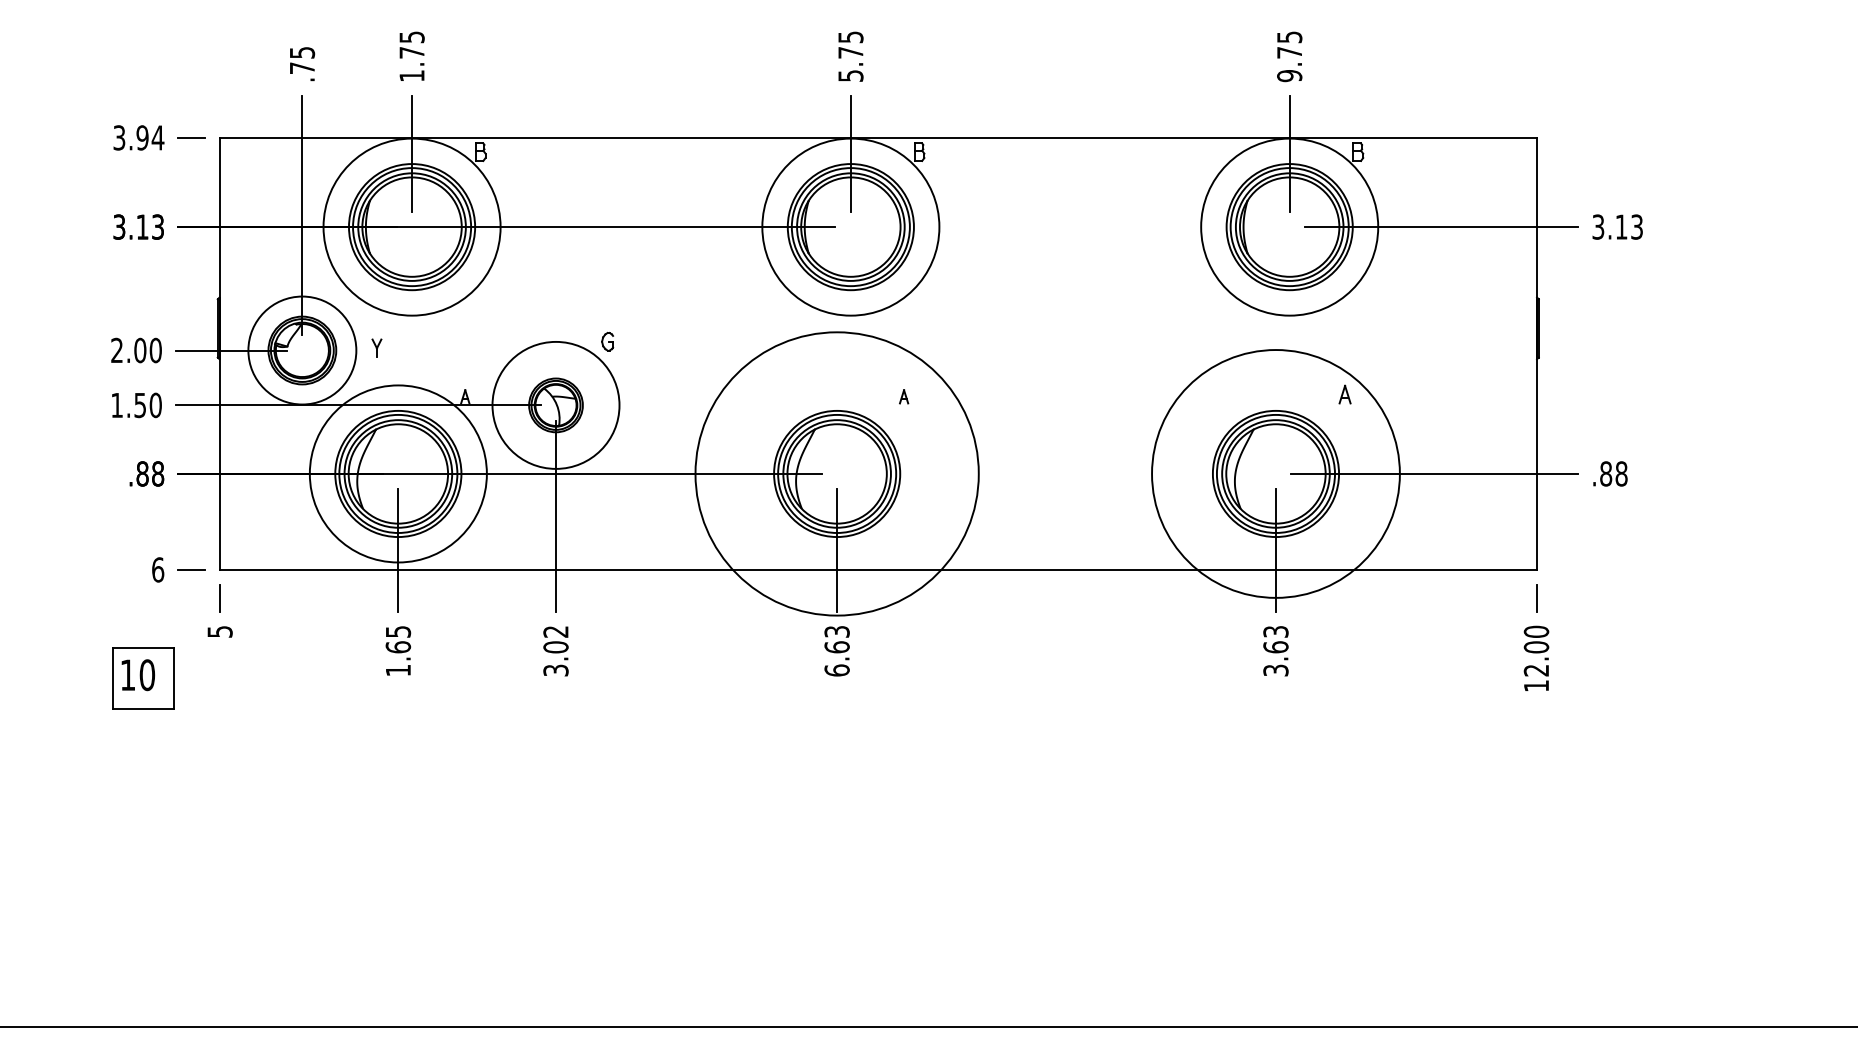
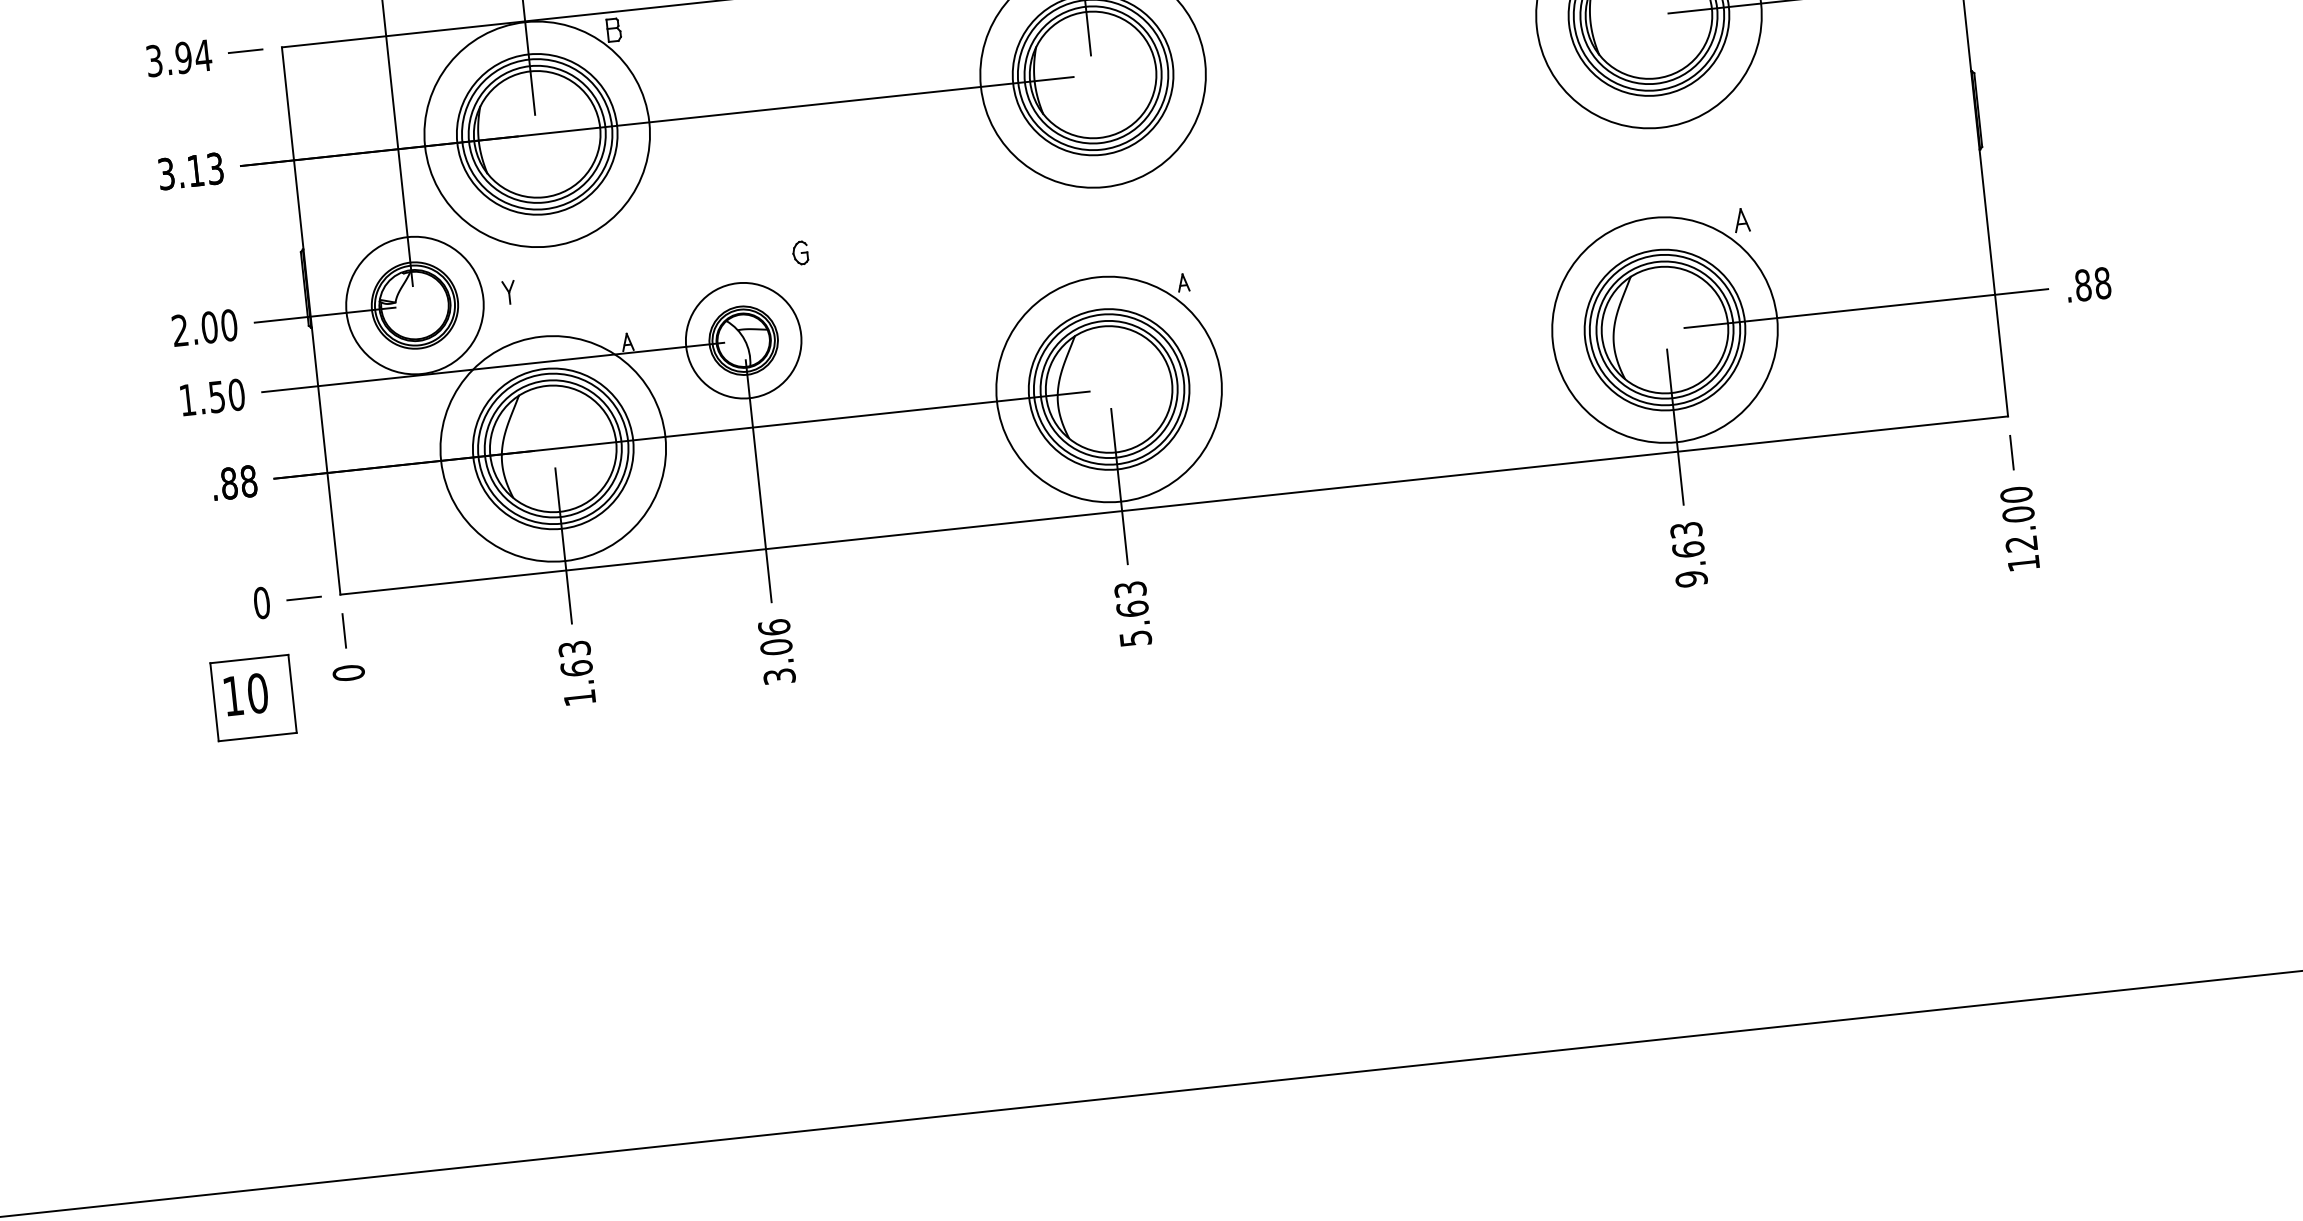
circle: (555, 405) -> (743, 340), size x0.71
circle: (836, 473) -> (1108, 389), size x0.62
circle: (1275, 473) -> (1664, 329), size x0.71
text: (158, 569) -> (262, 602), 6 -> 0
text: (219, 631) -> (348, 672), 5 -> 0
text: (397, 631) -> (573, 648), 1.65 -> 1.63
text: (555, 631) -> (773, 627), 3.02 -> 3.06
text: (836, 670) -> (1134, 638), 6.63 -> 5.63
text: (1275, 670) -> (1691, 579), 3.63 -> 9.63
part: (143, 678) -> (253, 698), moved

